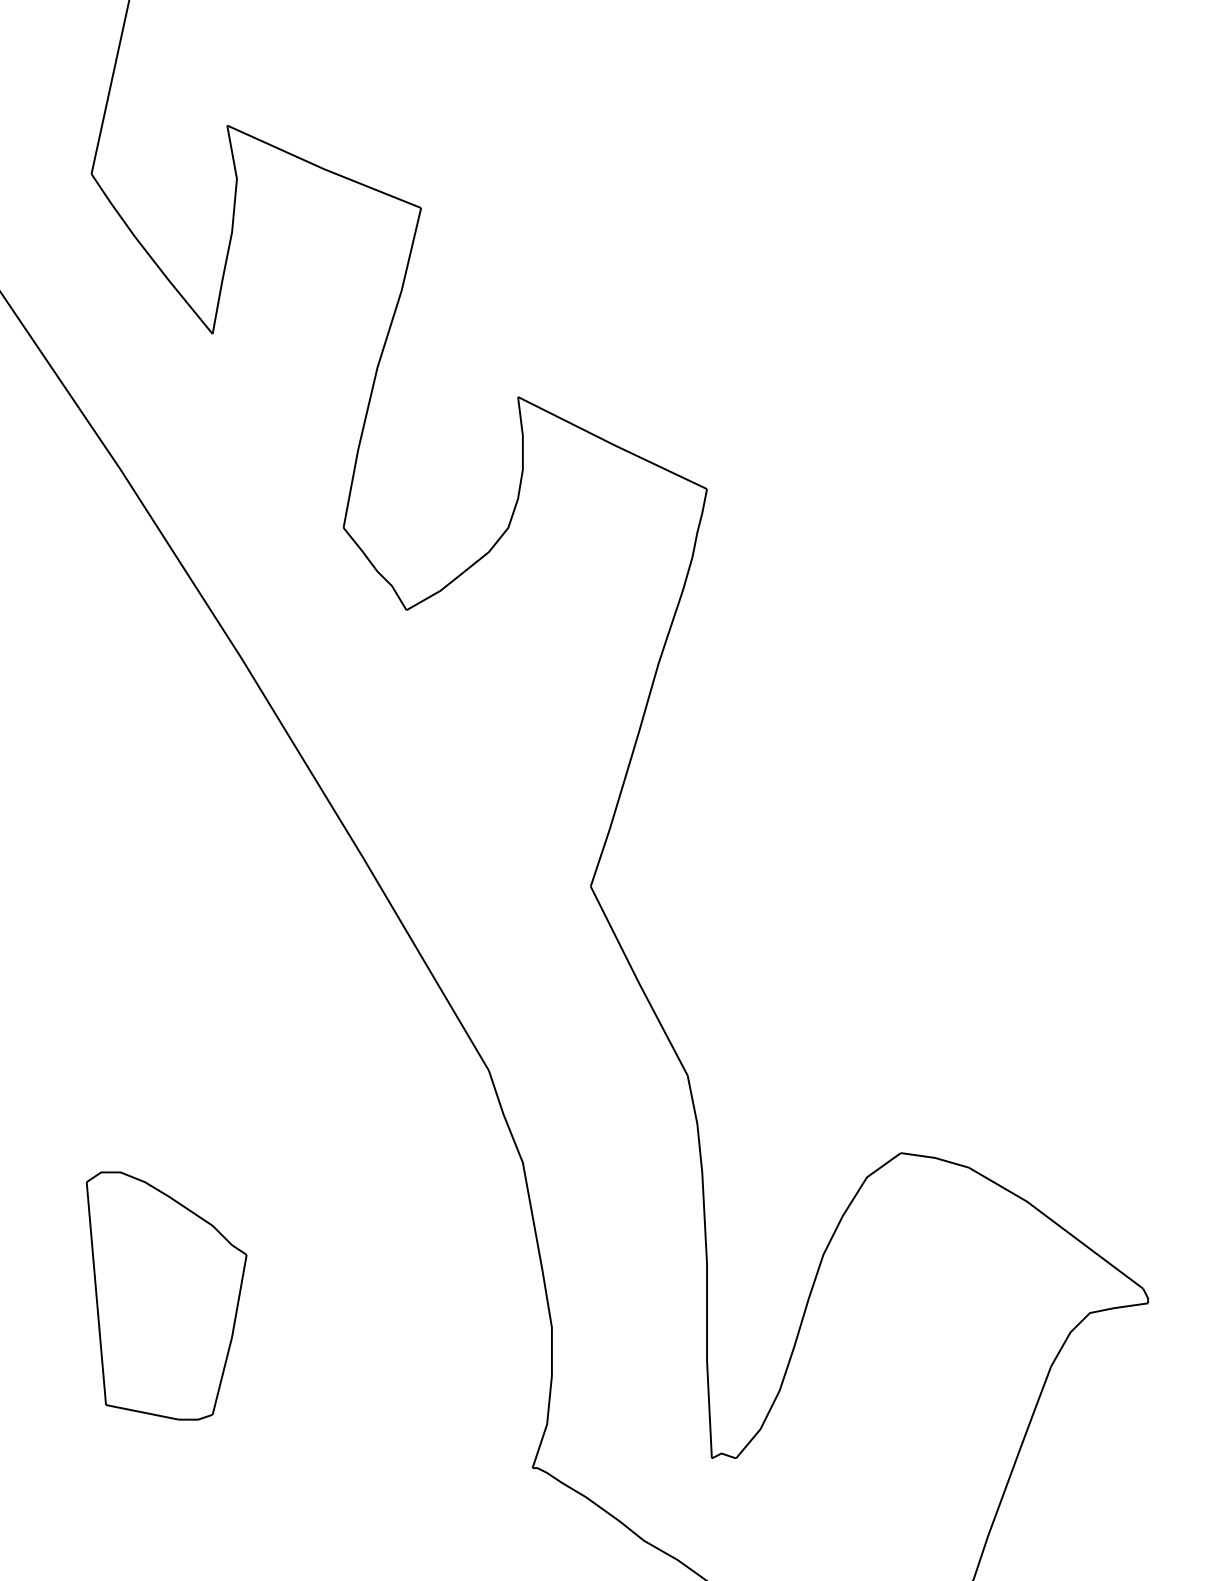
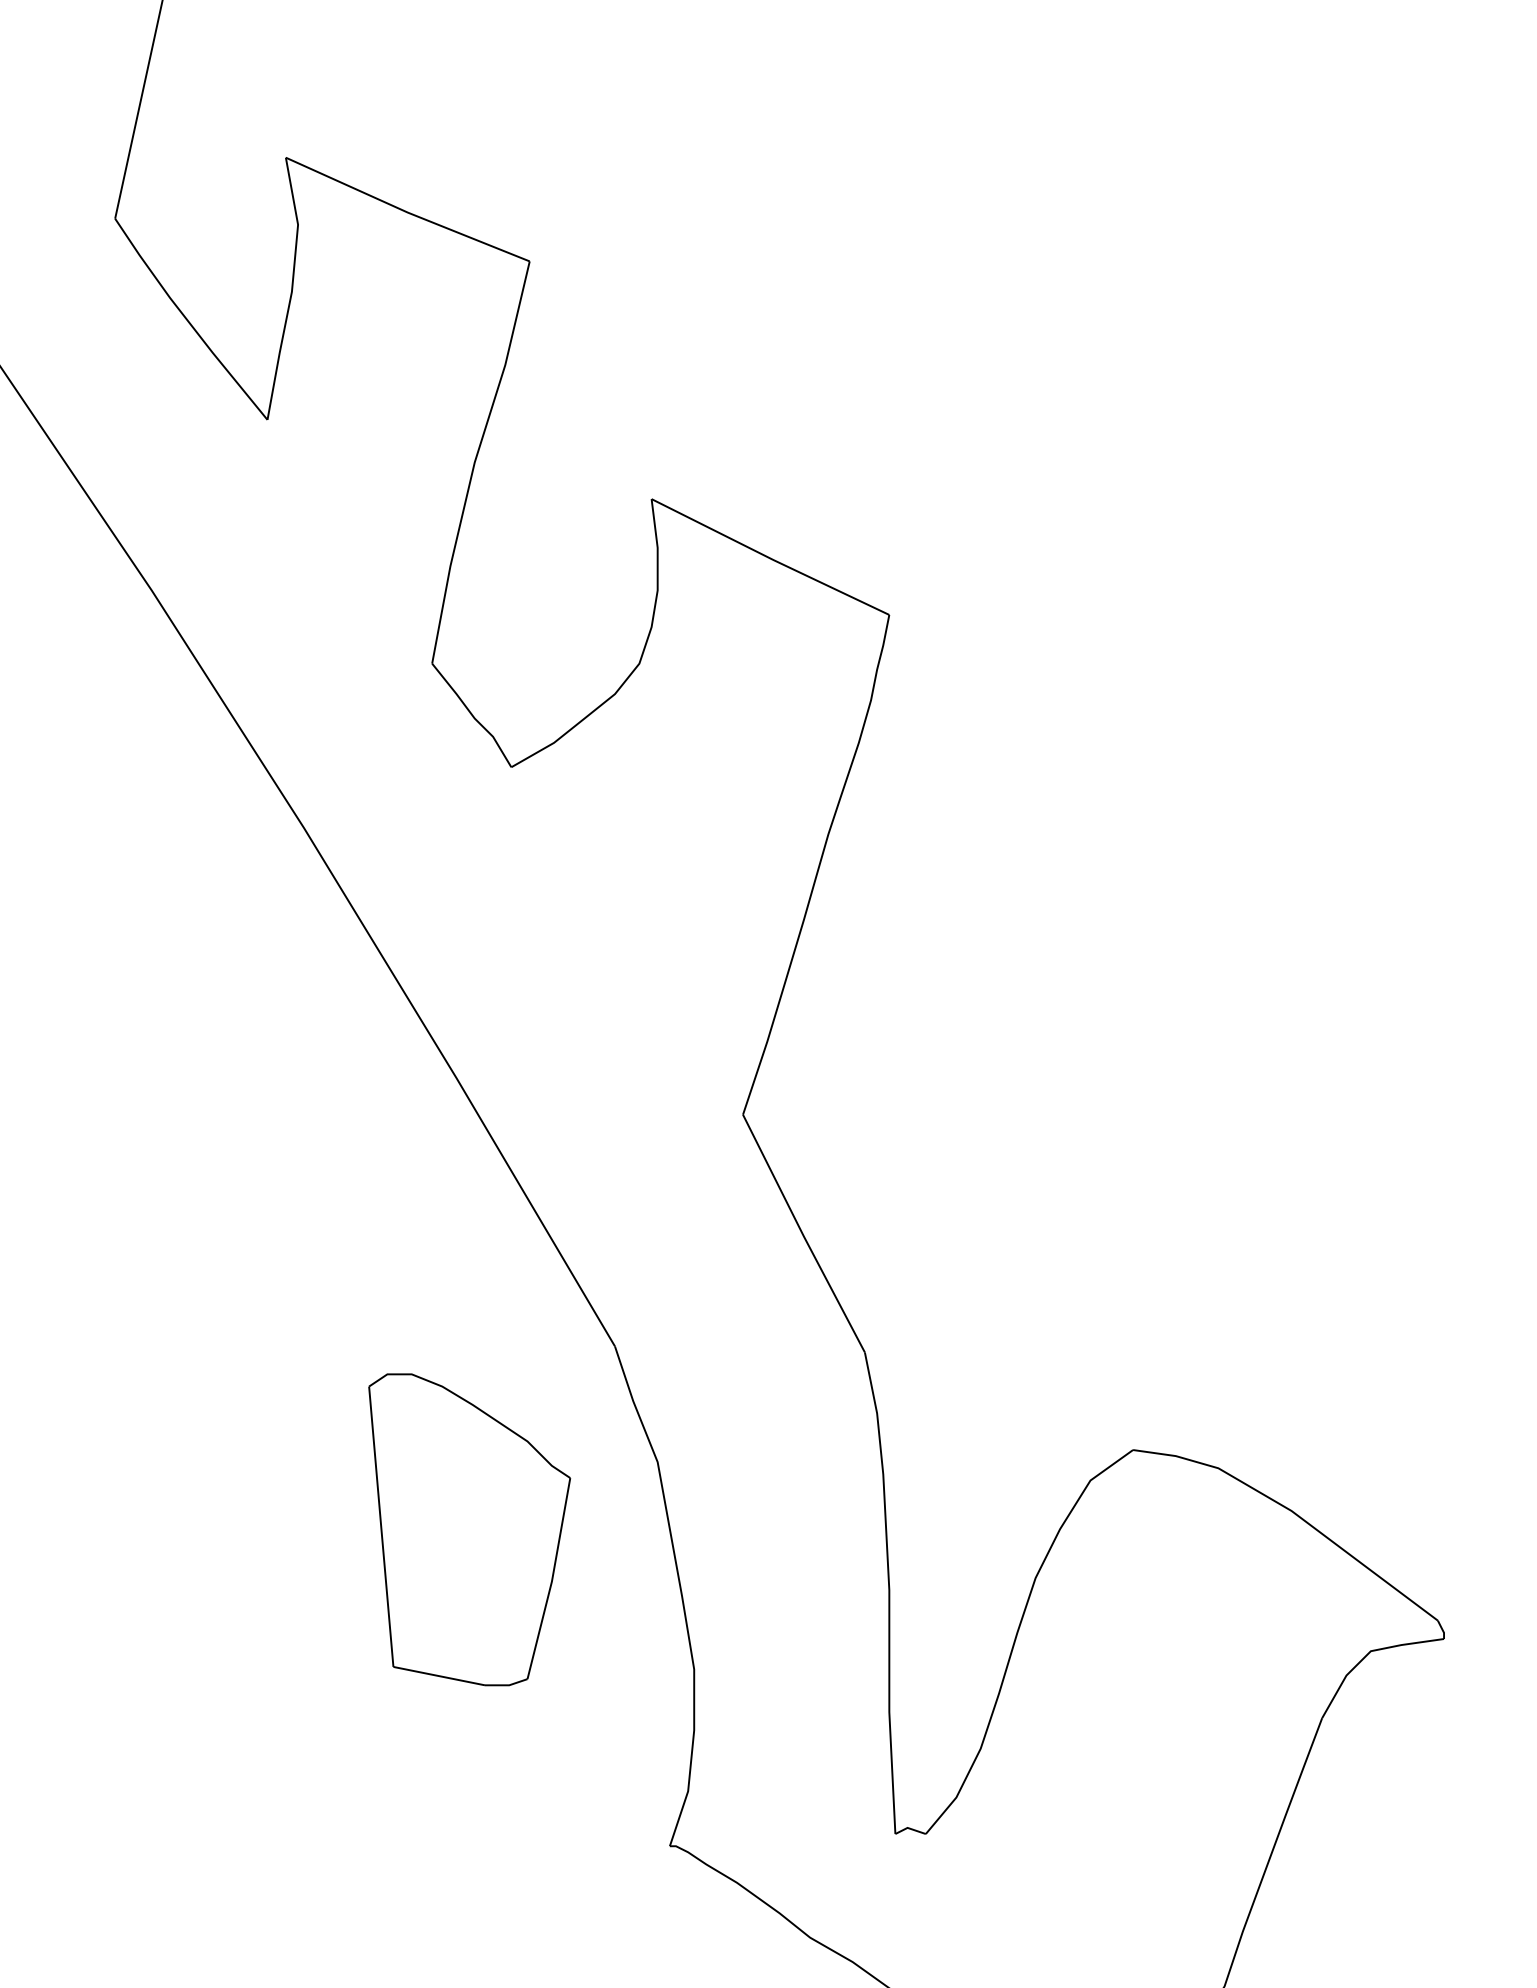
part: (166, 1295) -> (469, 1529), moved

